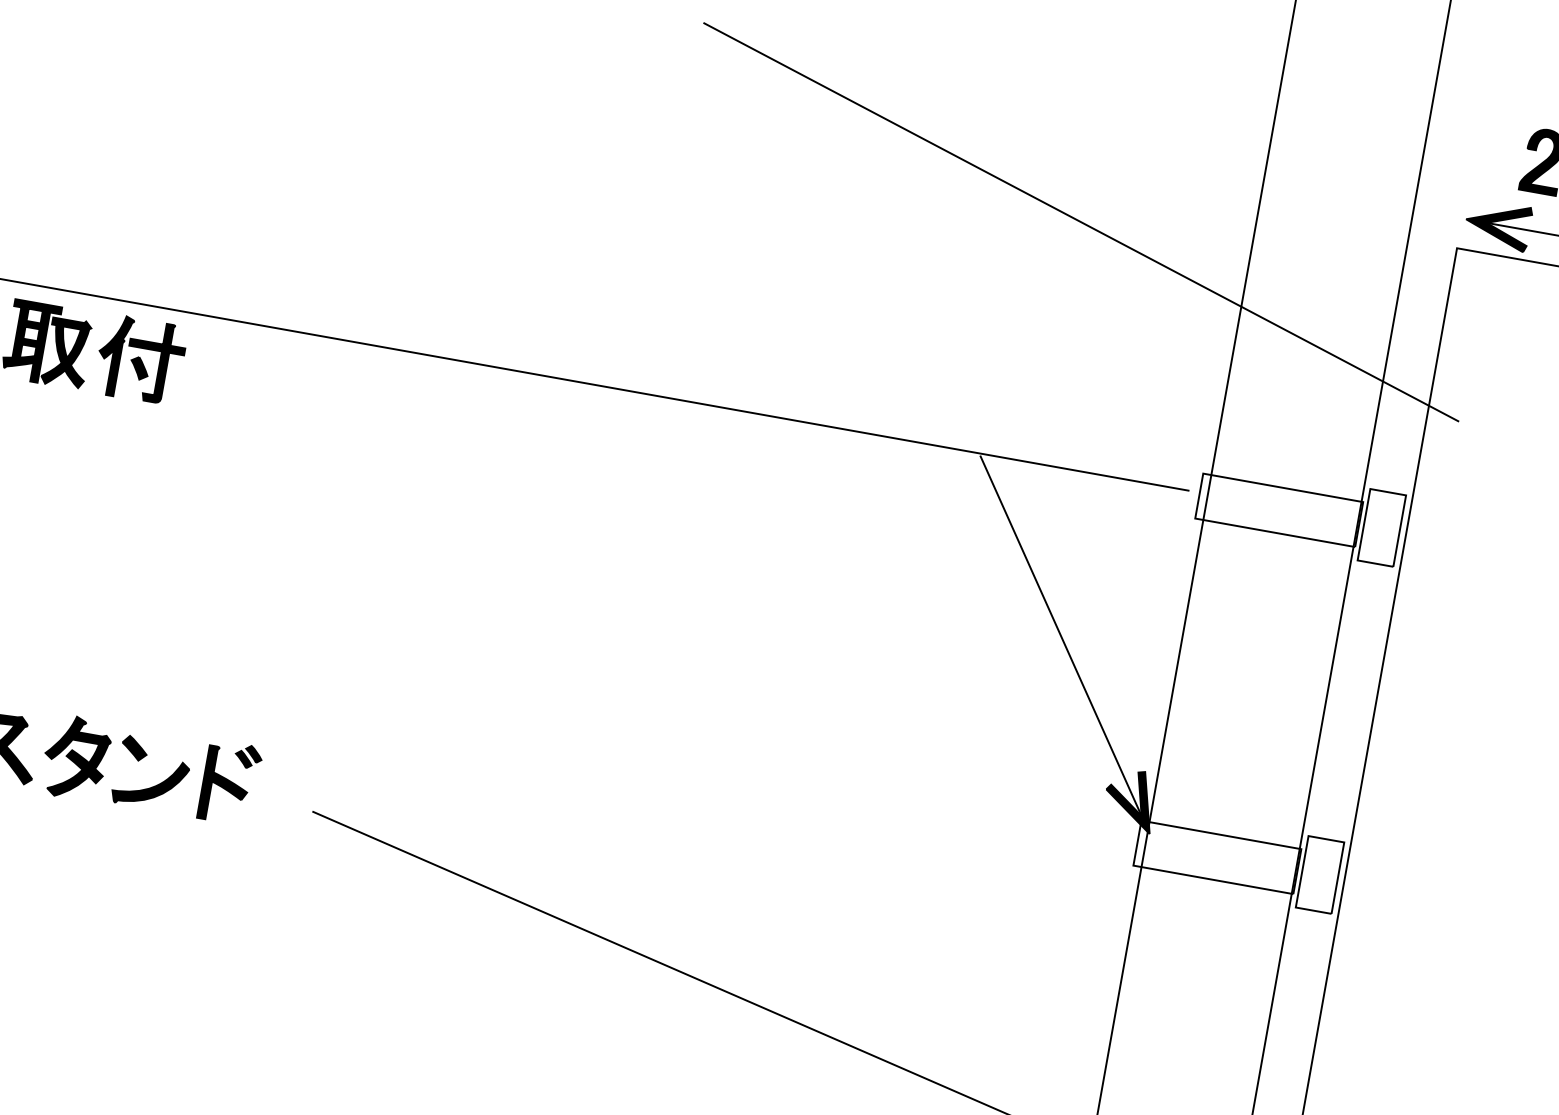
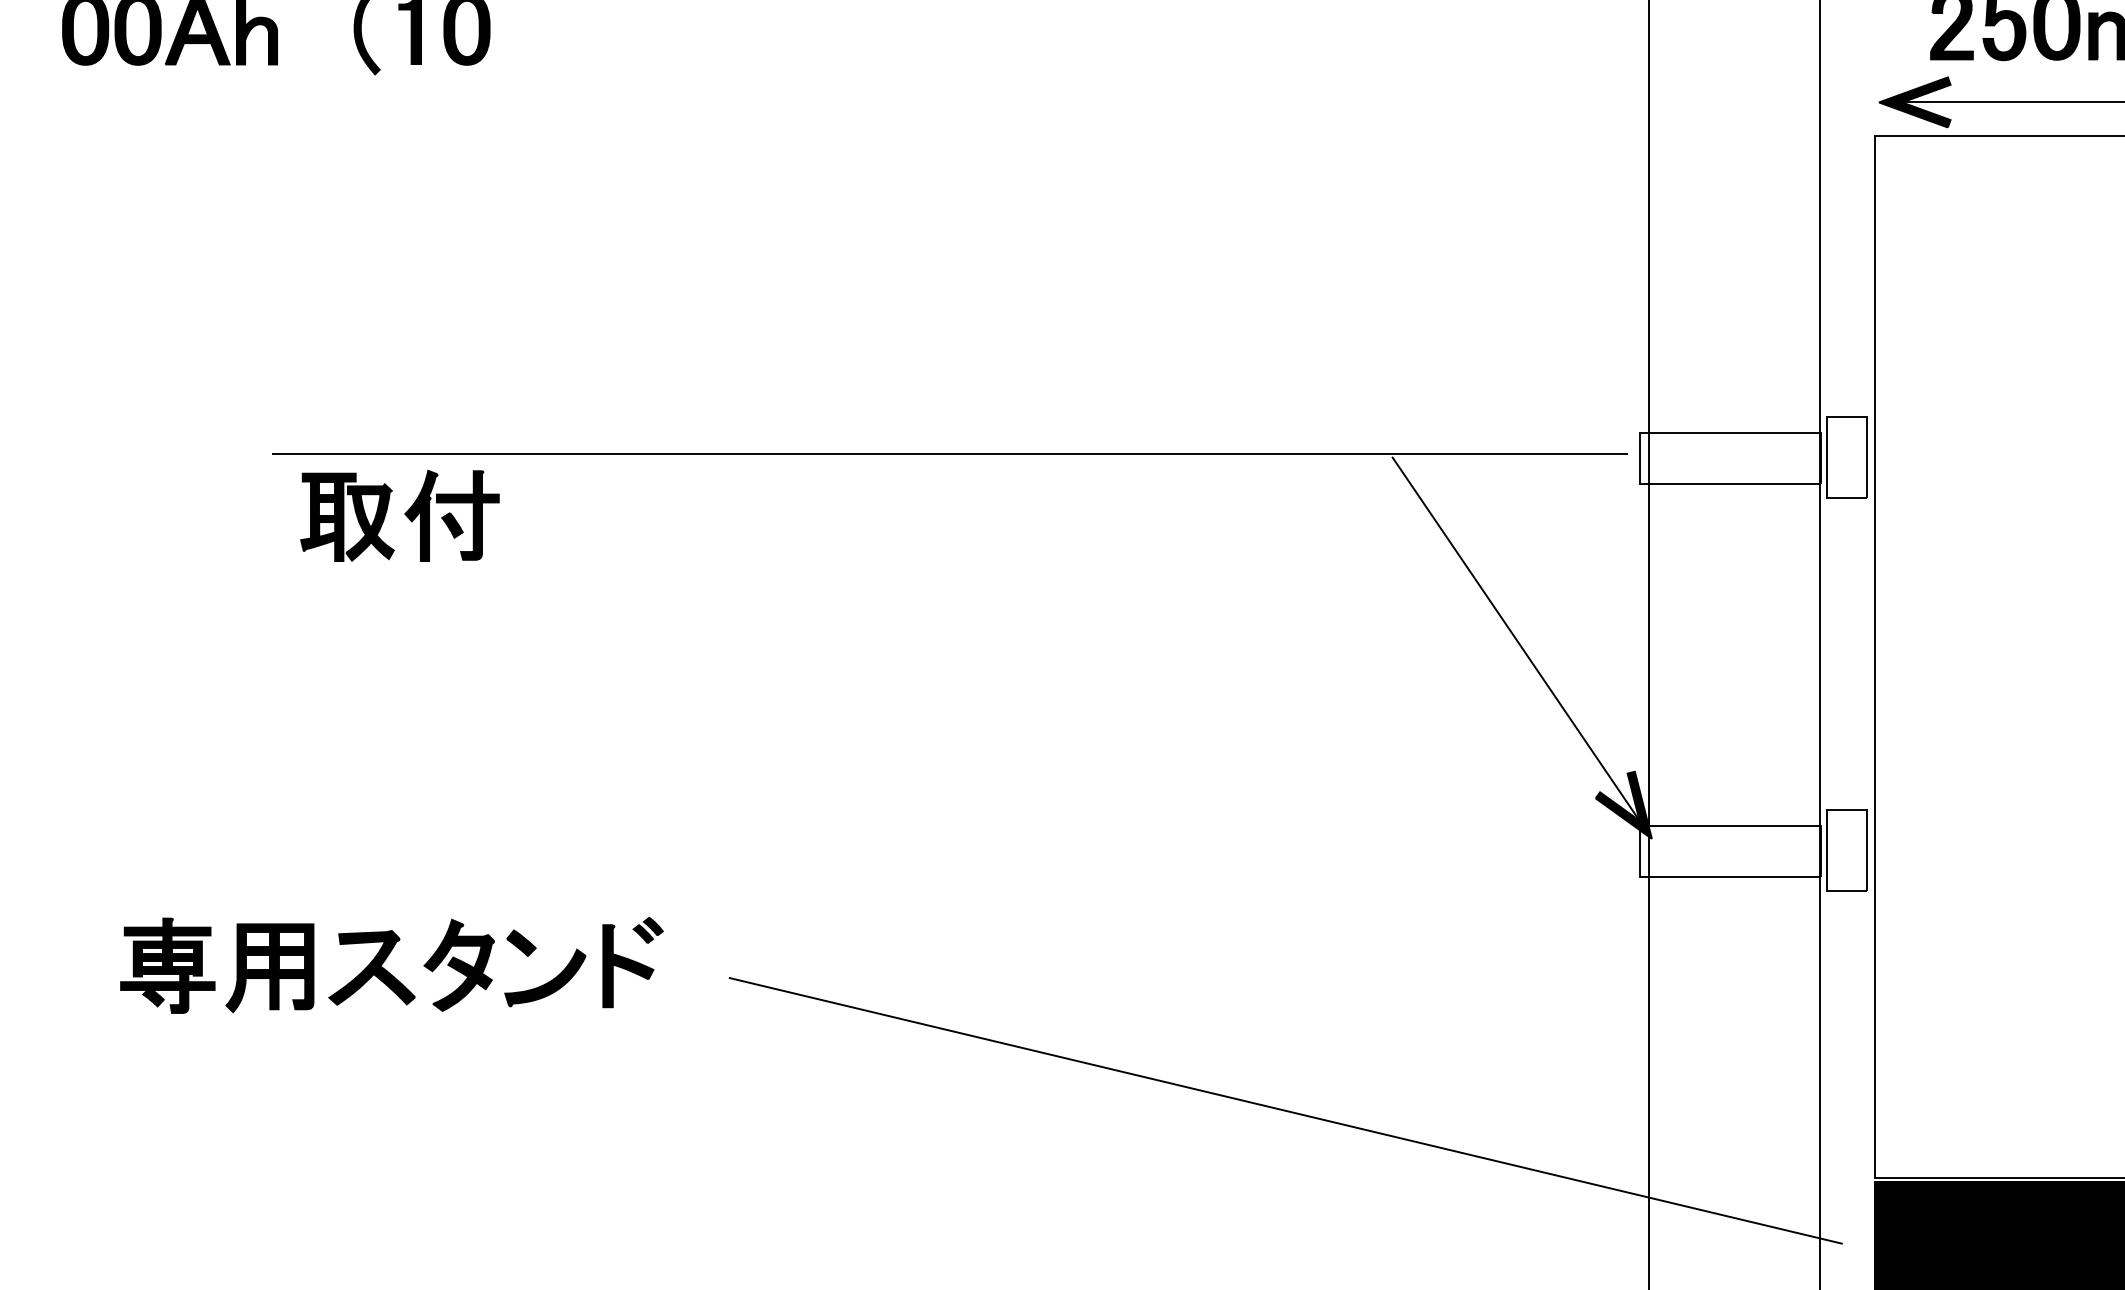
line: (1080, 221) -> (1456, 180), removed

